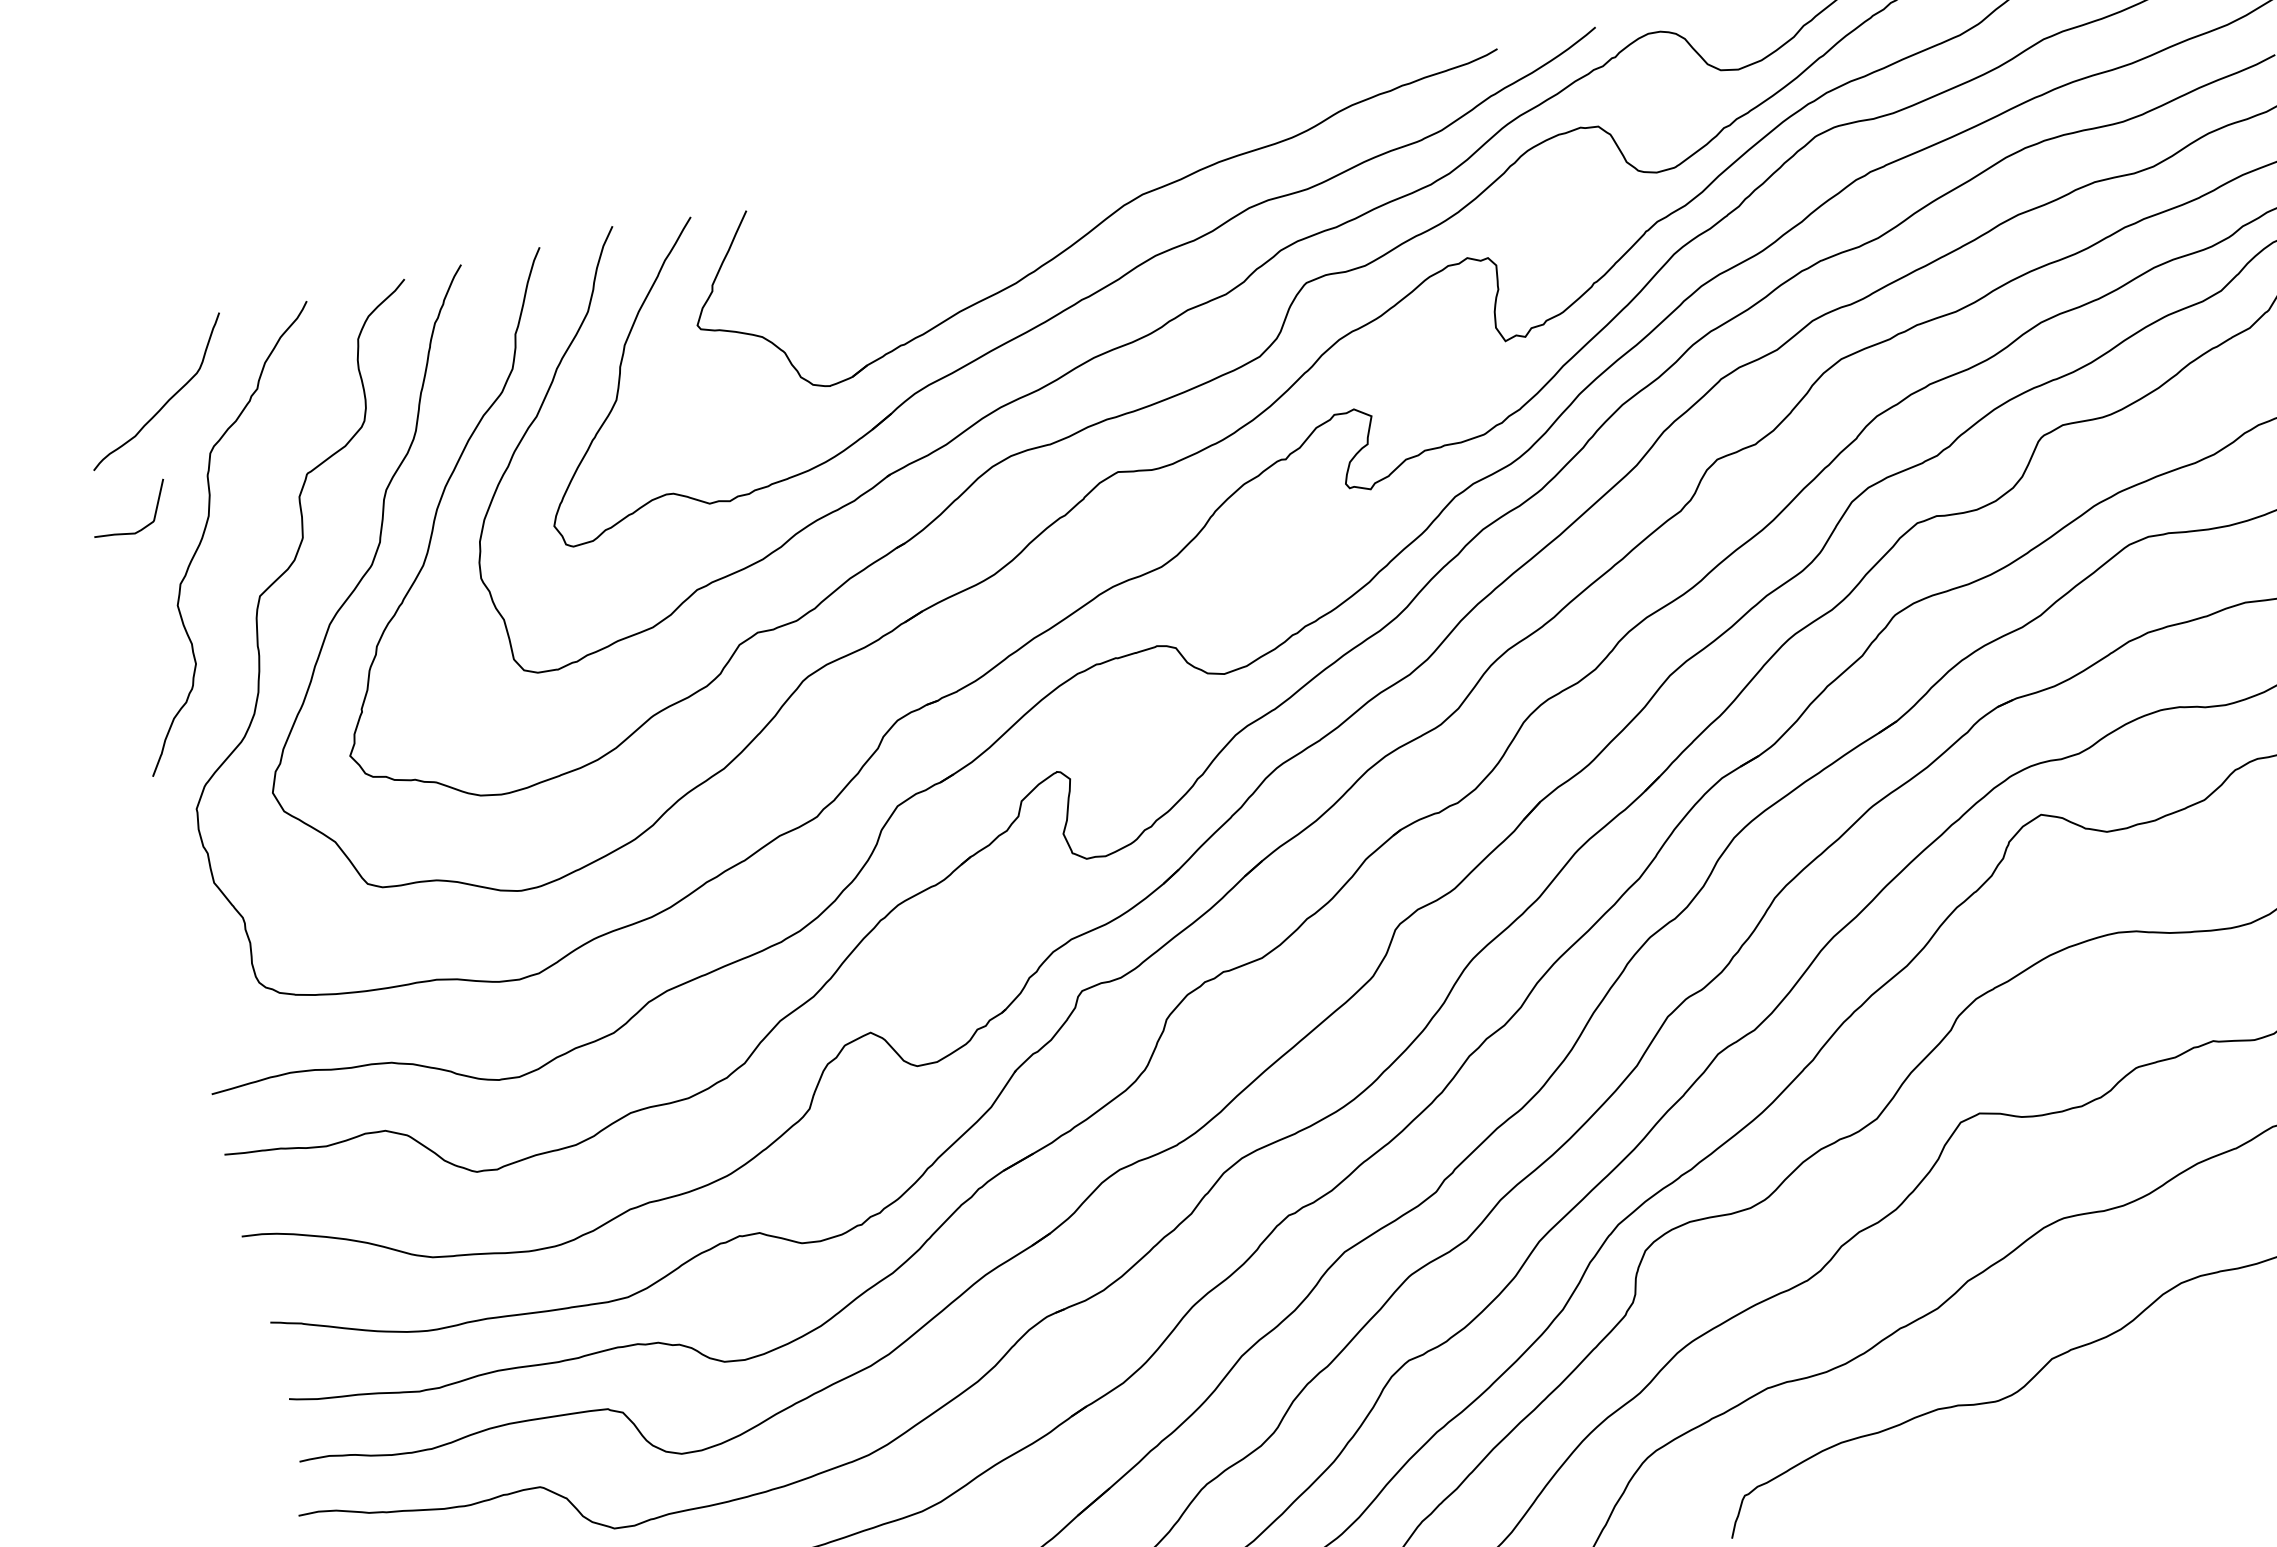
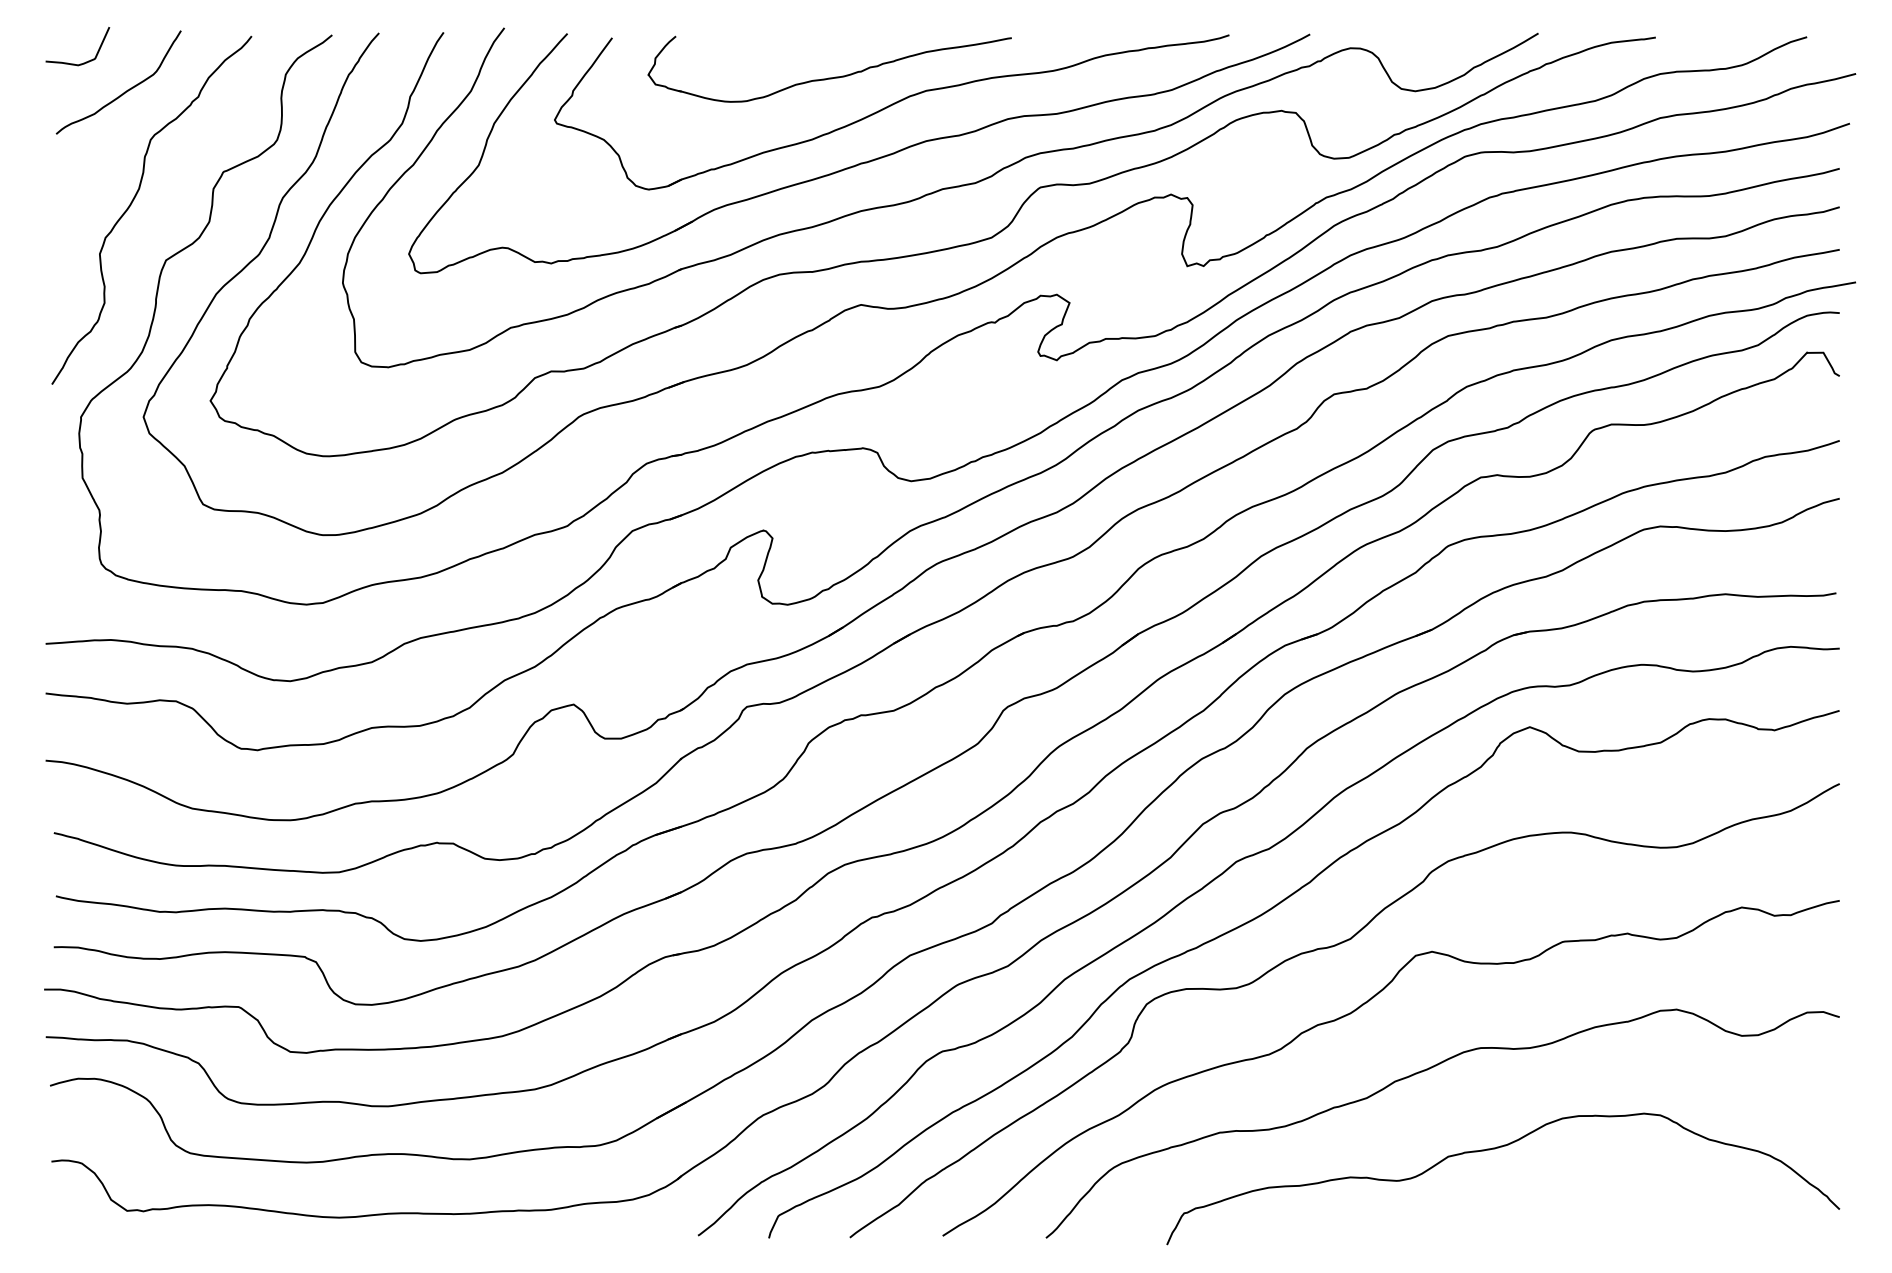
part: (1021, 203) -> (829, 77), added
curve: (140, 528) -> (83, 62), moved

